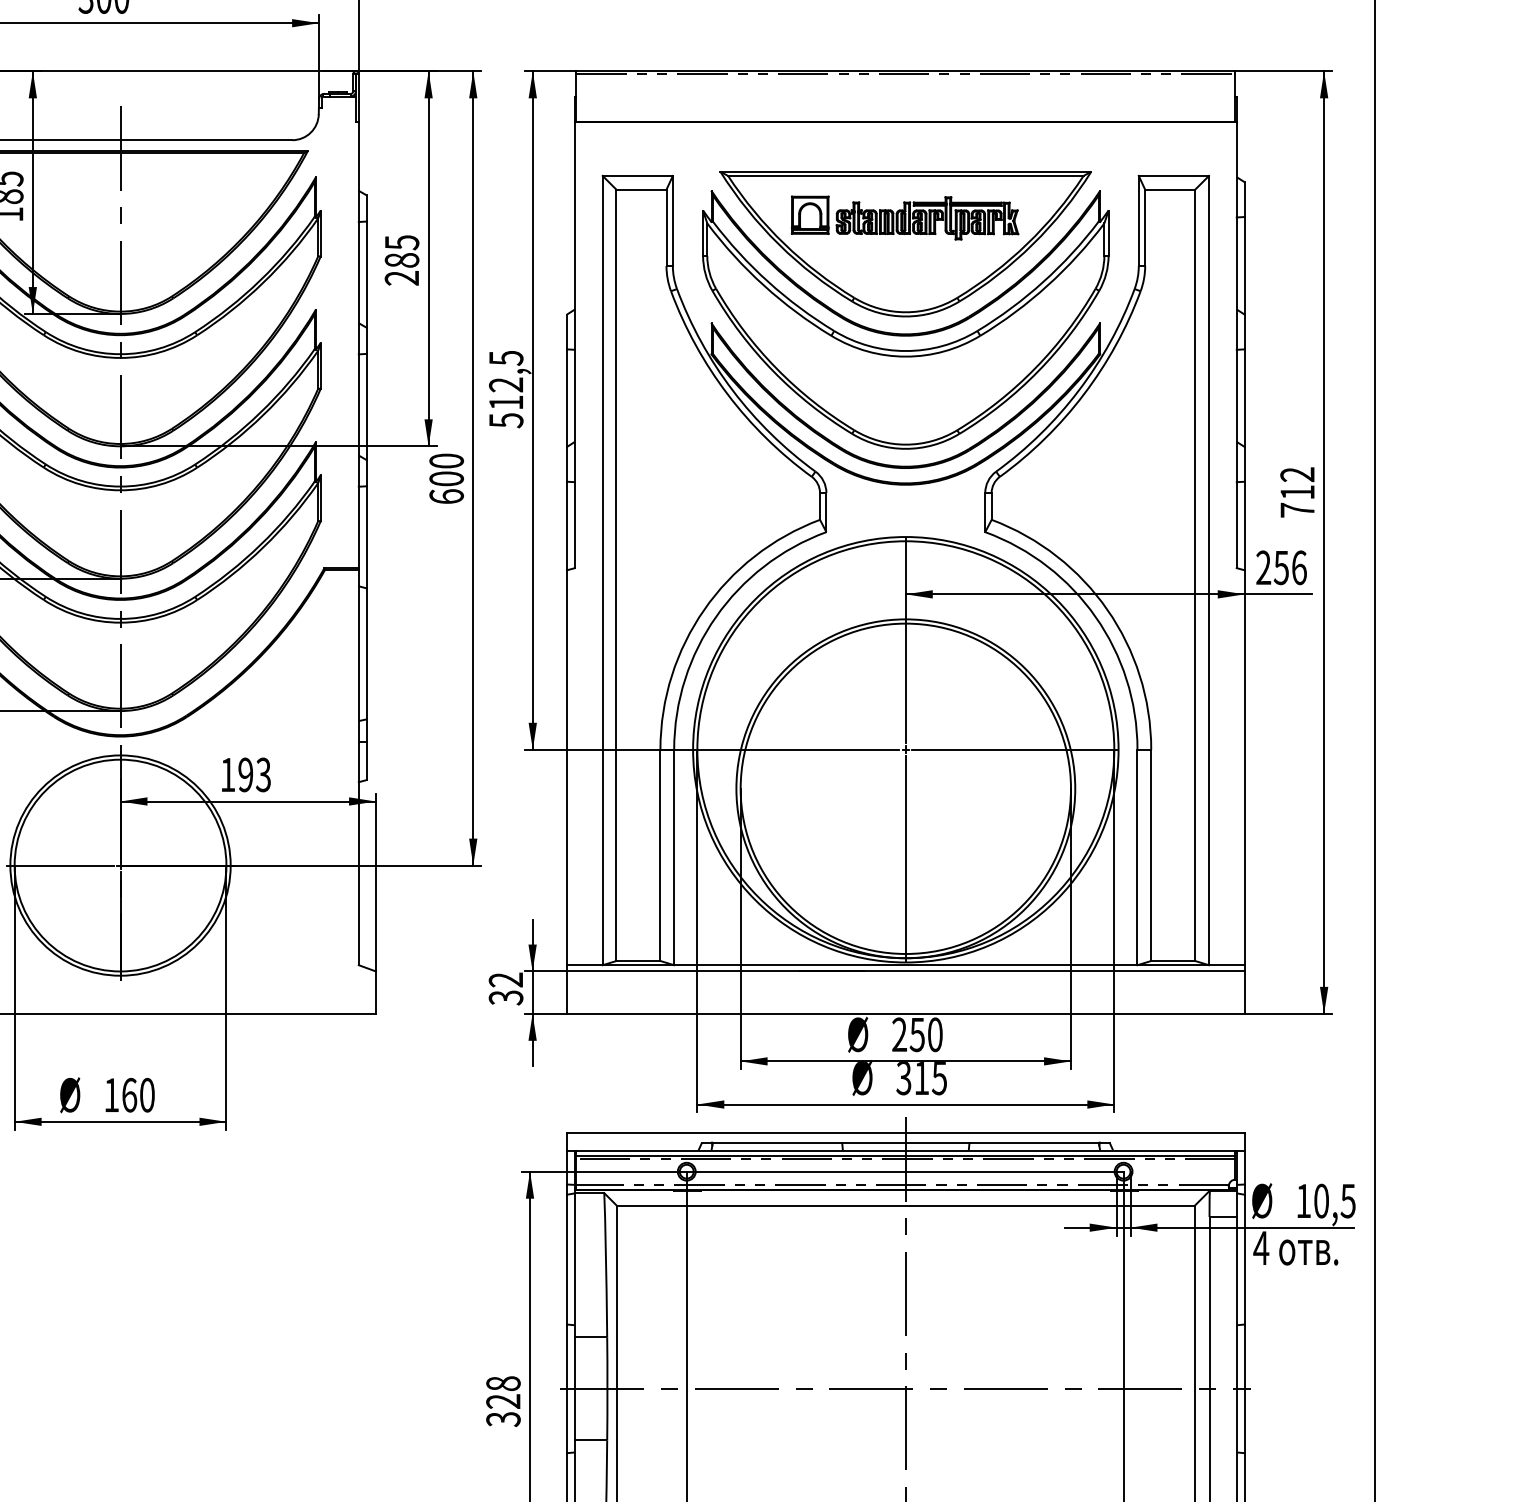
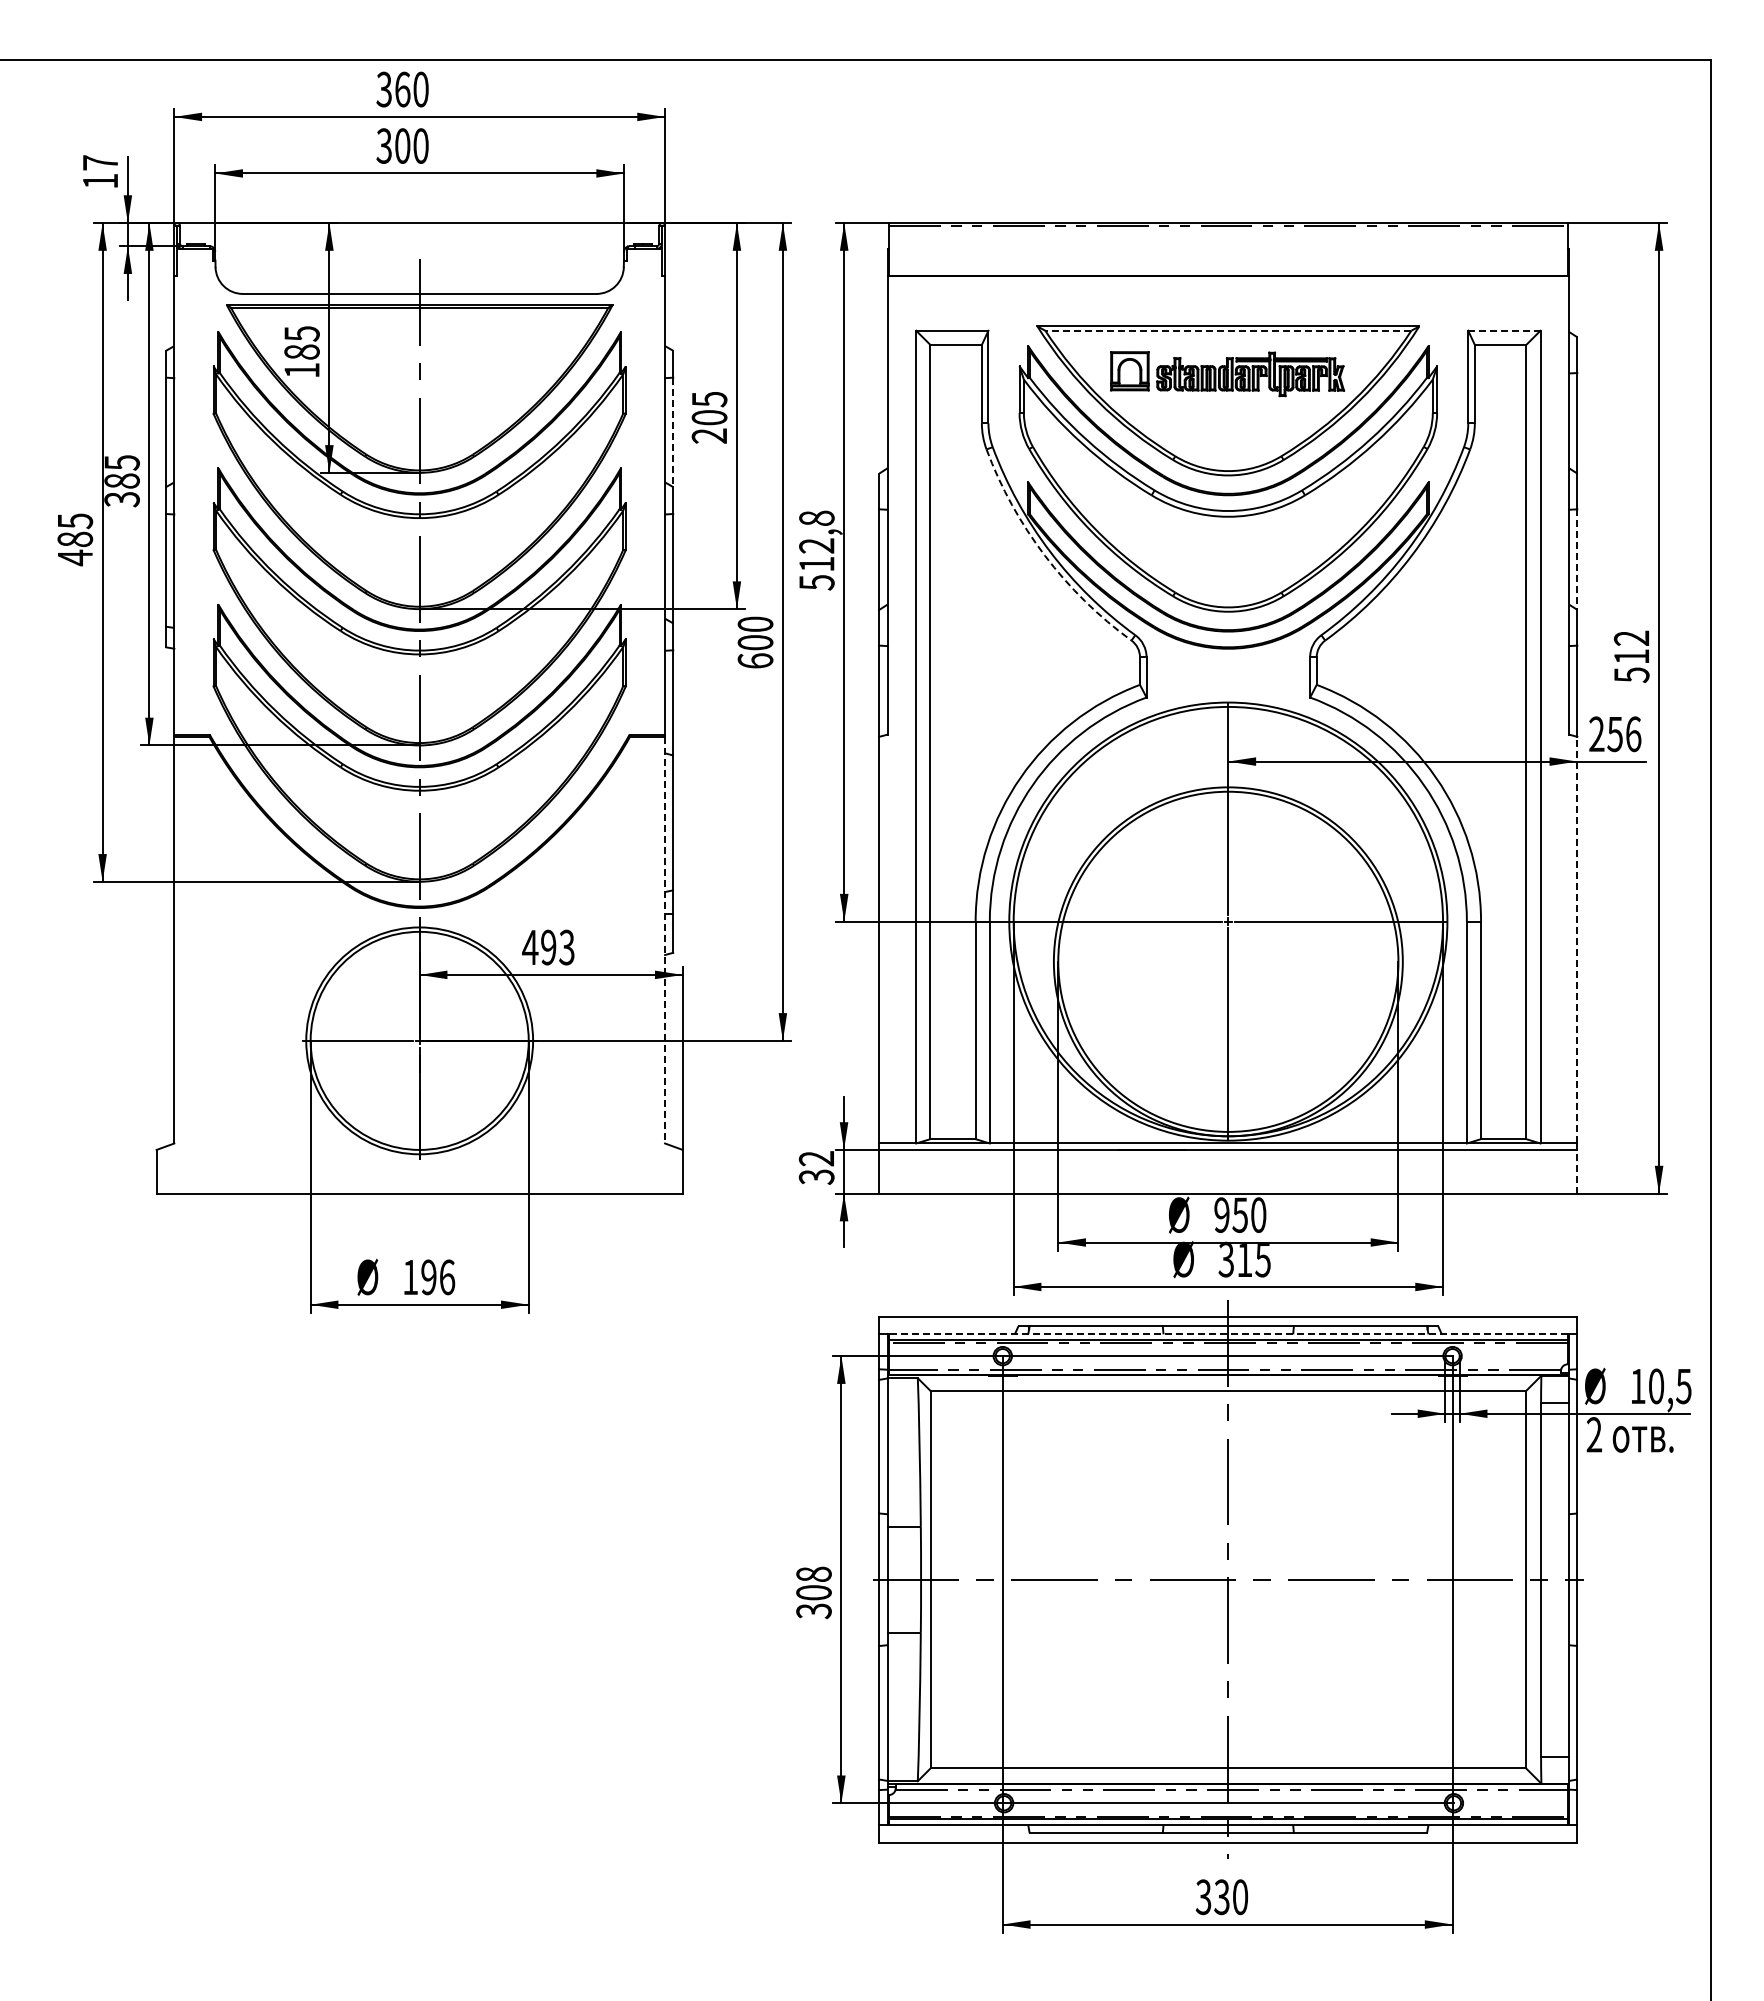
line: (905, 175) -> (1227, 330), solid -> dashed
line: (1174, 175) -> (1504, 330), solid -> dashed
text: (401, 260) -> (709, 417), 285 -> 205
line: (367, 274) -> (673, 432), solid -> dashed
text: (505, 358) -> (816, 518), 512,5 -> 512,8
arc: (727, 394) -> (1044, 555), solid -> dashed
line: (1244, 399) -> (1577, 560), solid -> dashed
text: (1297, 509) -> (1631, 674), 712 -> 512
line: (1244, 767) -> (1577, 939), solid -> dashed
line: (359, 768) -> (665, 940), solid -> dashed
text: (228, 774) -> (530, 947), 193 -> 493
line: (1244, 992) -> (1577, 1171), solid -> dashed
text: (899, 1035) -> (1221, 1215), 250 -> 950
text: (138, 1095) -> (438, 1277), 160 -> 196
line: (905, 1150) -> (1227, 1334), solid -> dashed
text: (1261, 1247) -> (1594, 1434), 4 -> 2
text: (502, 1401) -> (813, 1592), 328 -> 308

